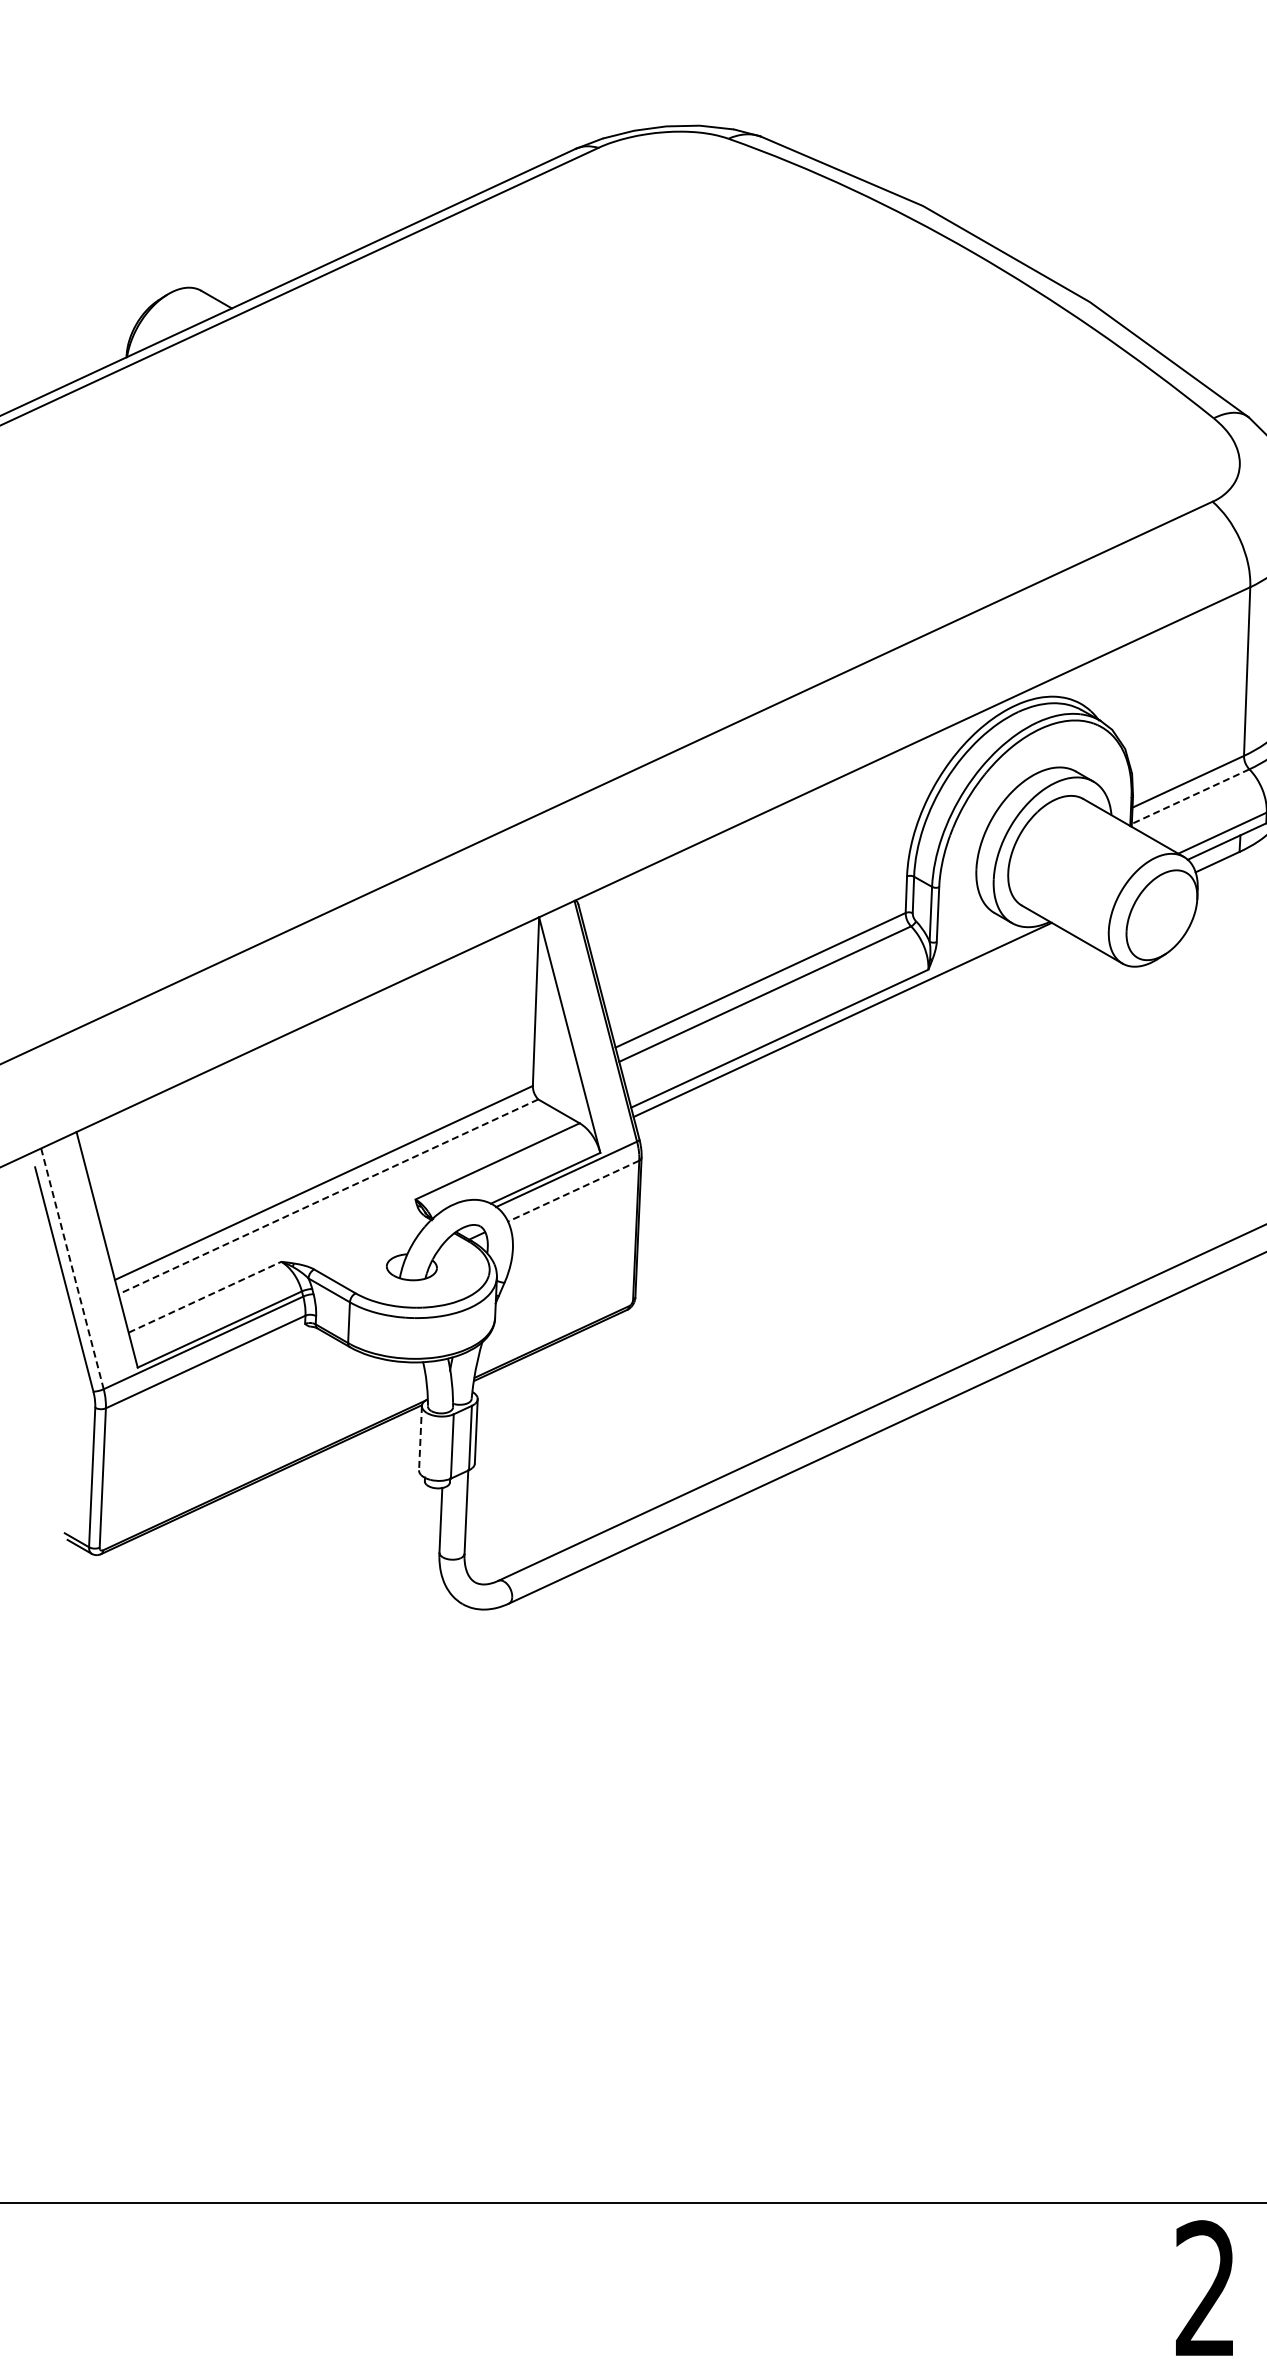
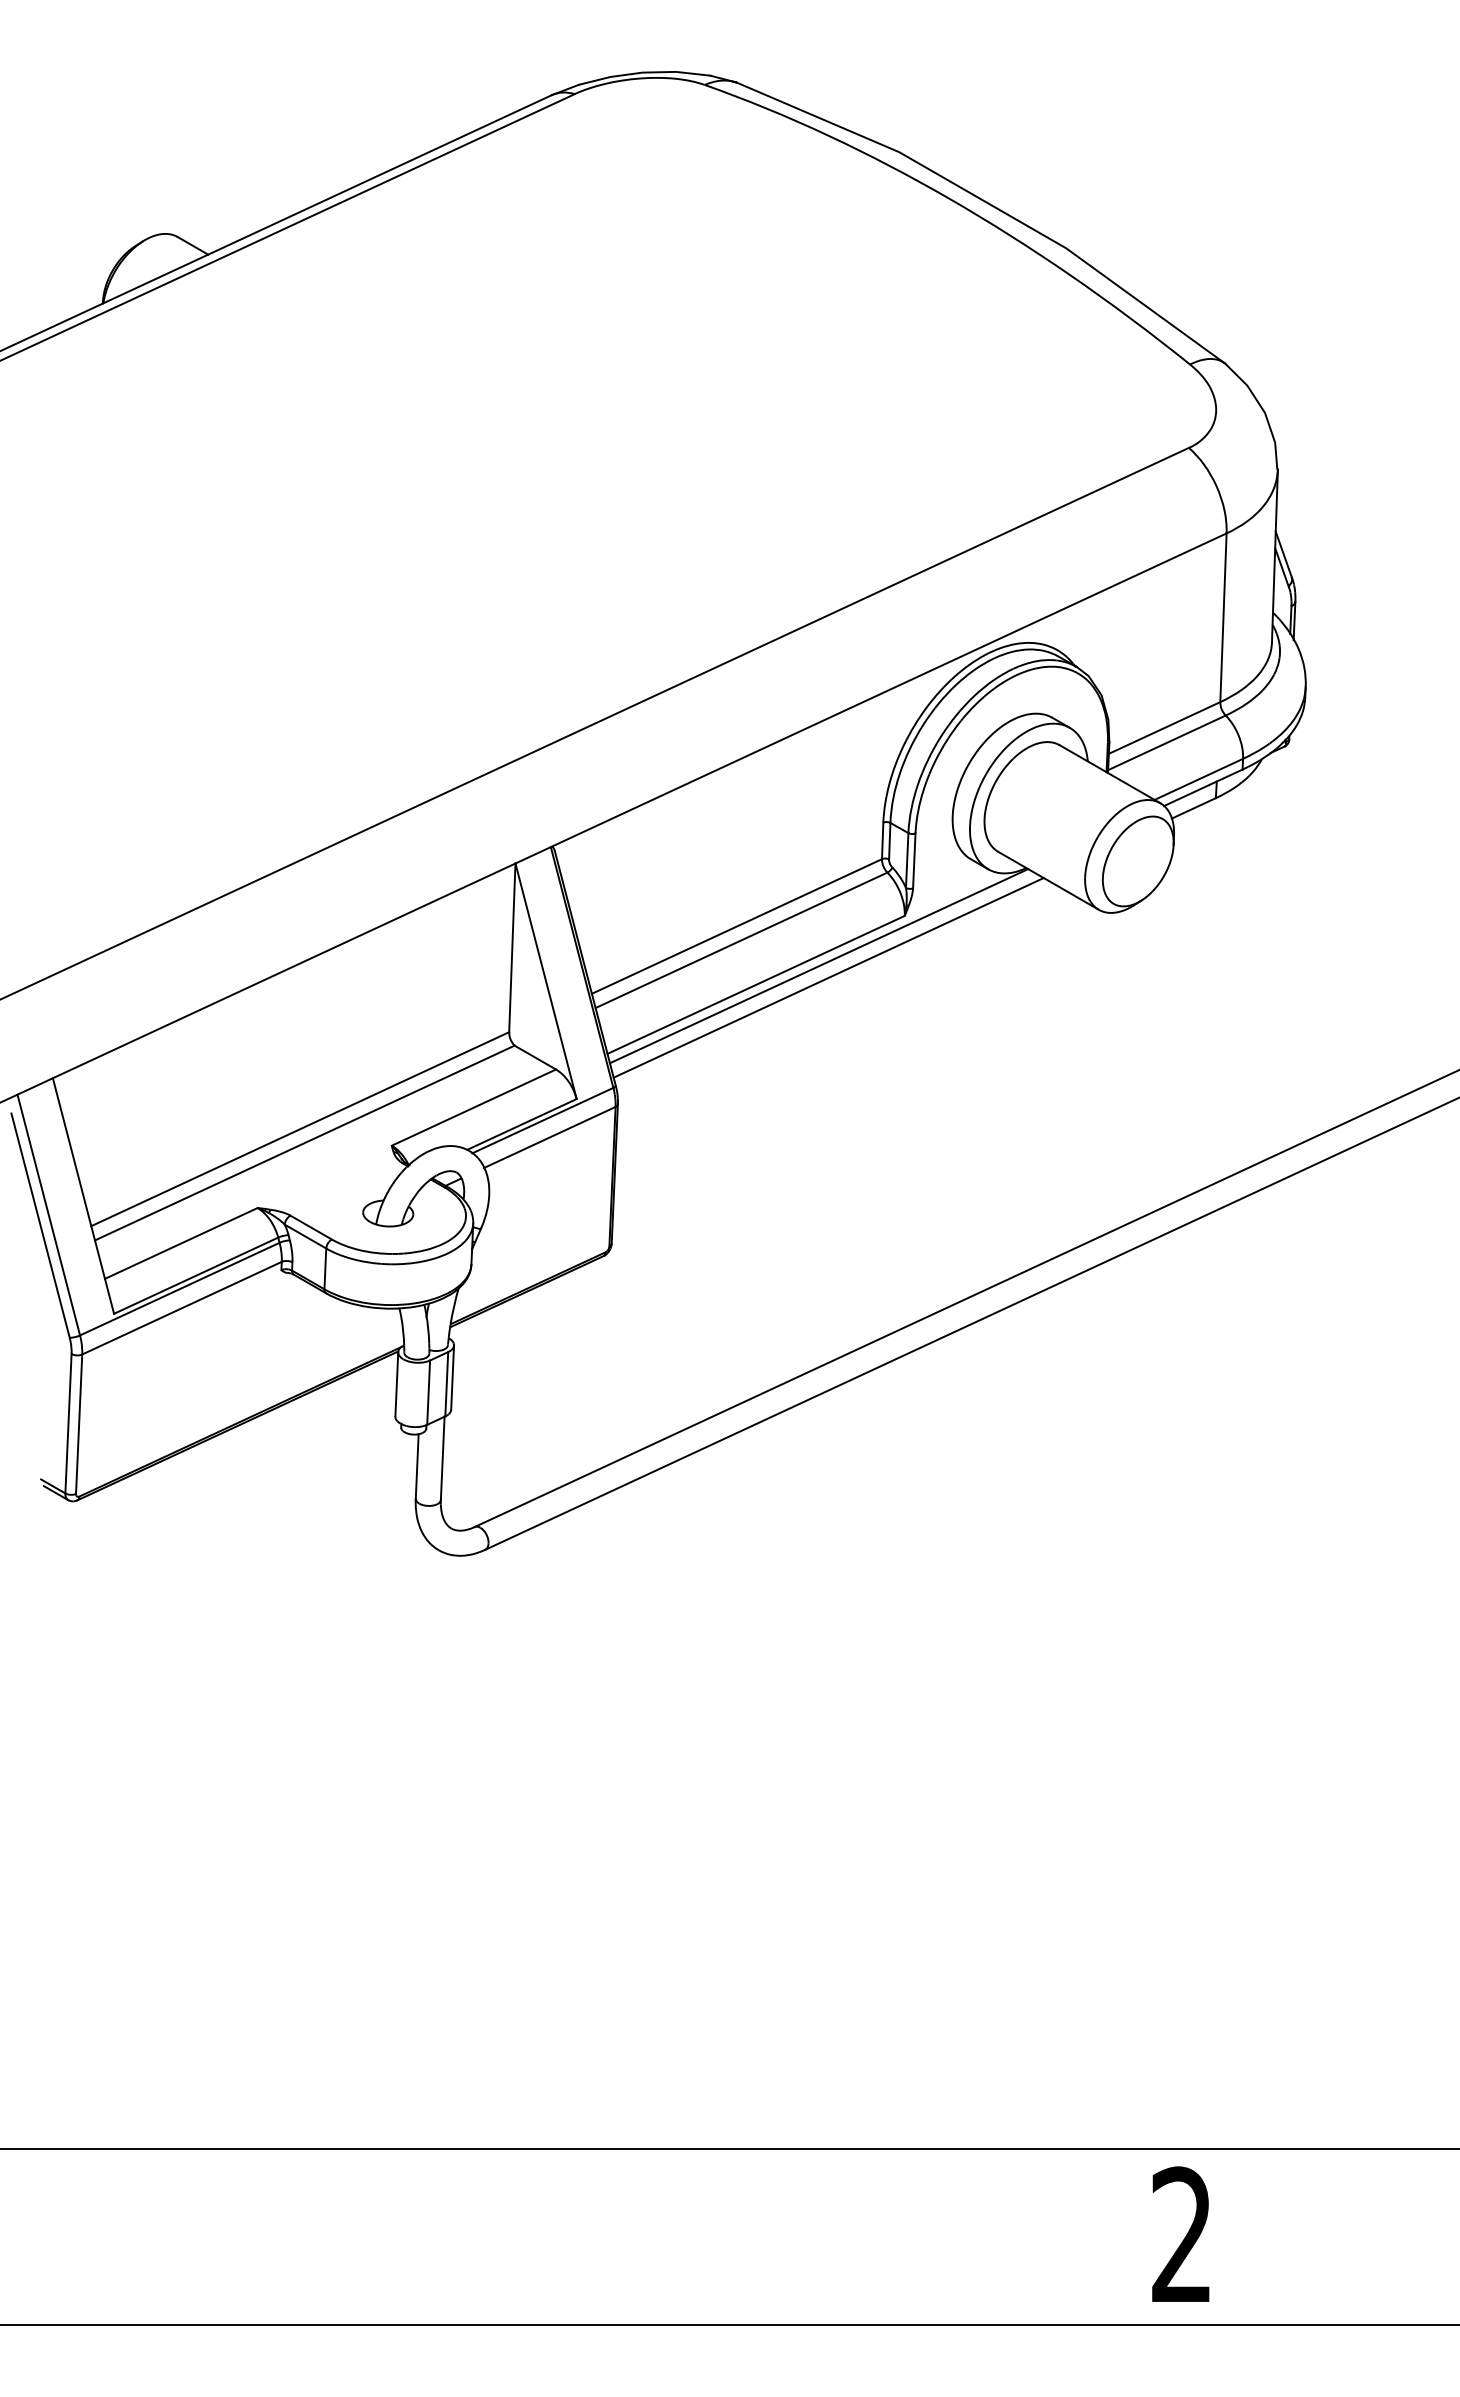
line: (1190, 796) -> (1166, 742), dashed -> solid
line: (852, 1031) -> (828, 977), added
line: (573, 1191) -> (549, 1137), dashed -> solid
line: (328, 1197) -> (304, 1143), dashed -> solid
line: (72, 1269) -> (48, 1215), dashed -> solid
line: (205, 1297) -> (181, 1243), dashed -> solid
line: (420, 1438) -> (396, 1384), dashed -> solid

